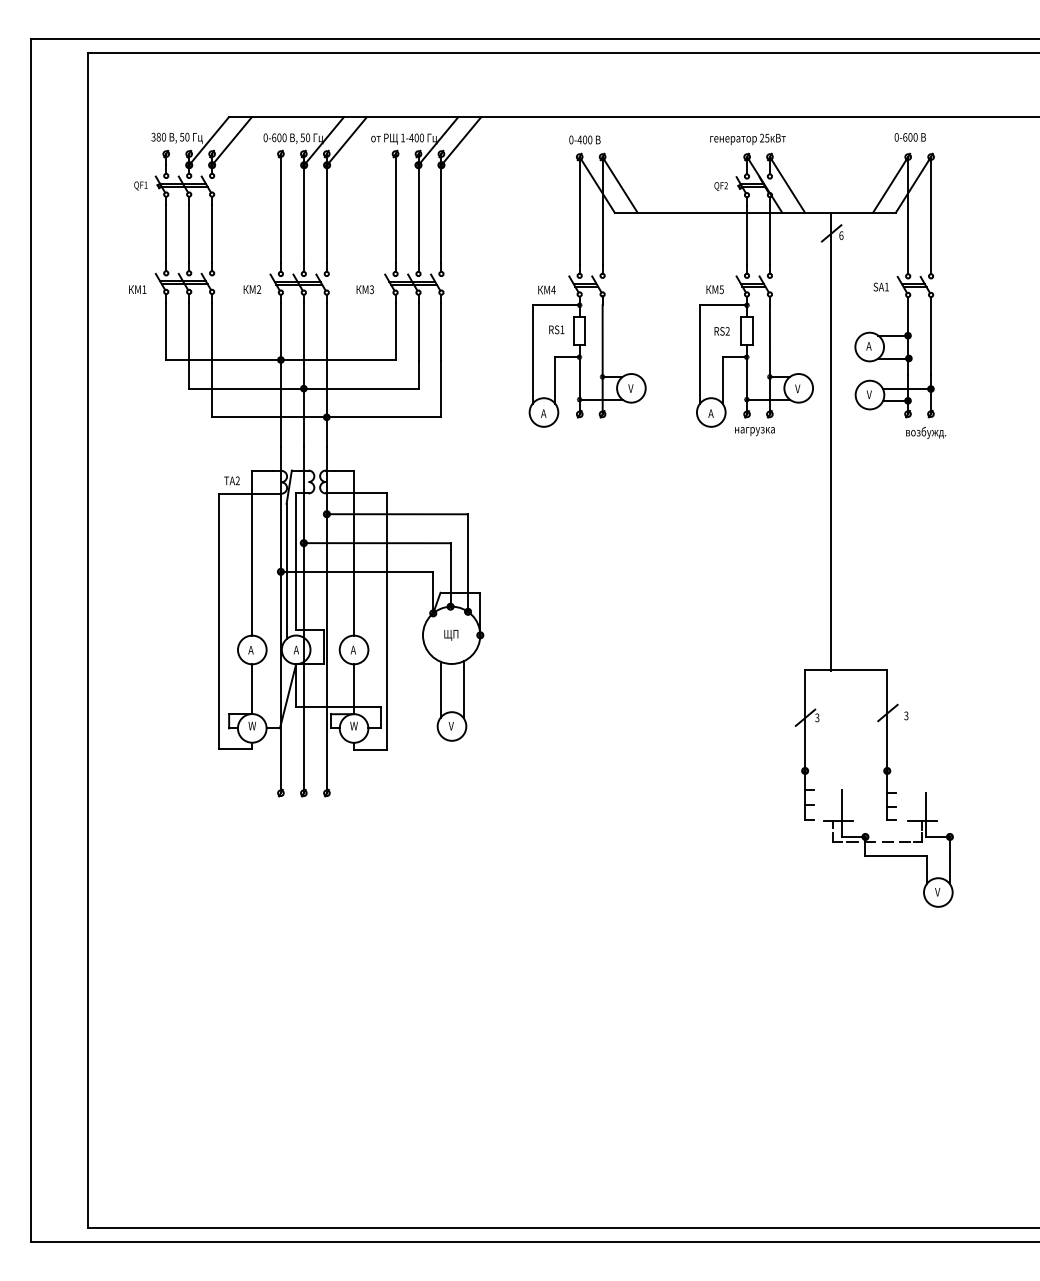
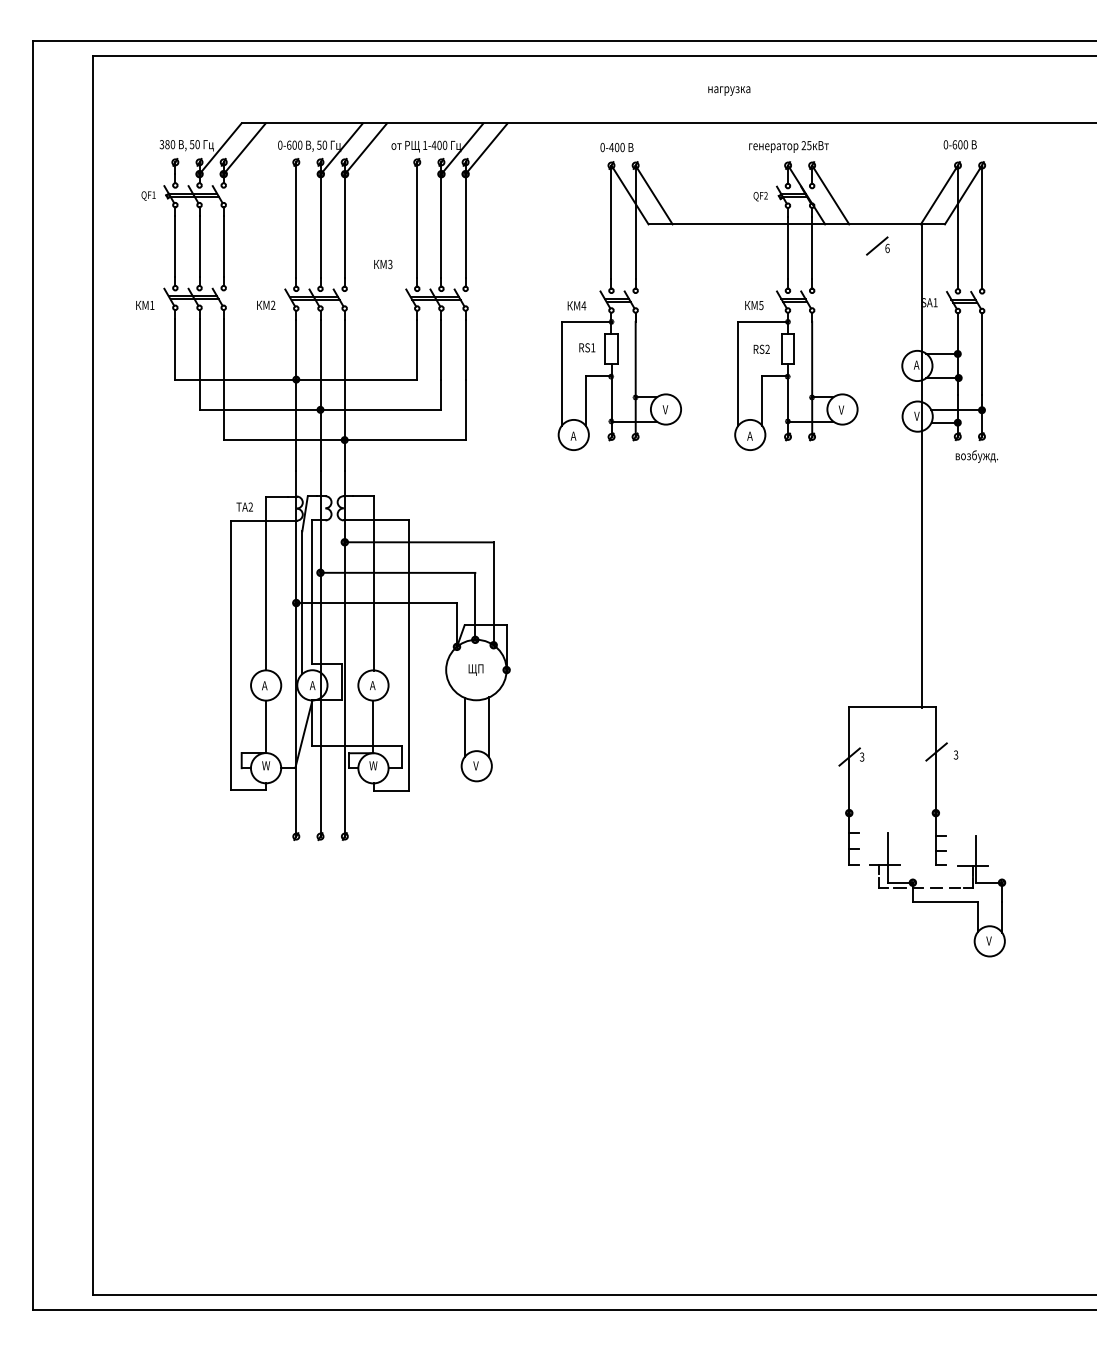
text: (365, 289) -> (383, 264), moved
text: (755, 430) -> (729, 90), moved
line: (831, 442) -> (922, 466), moved

